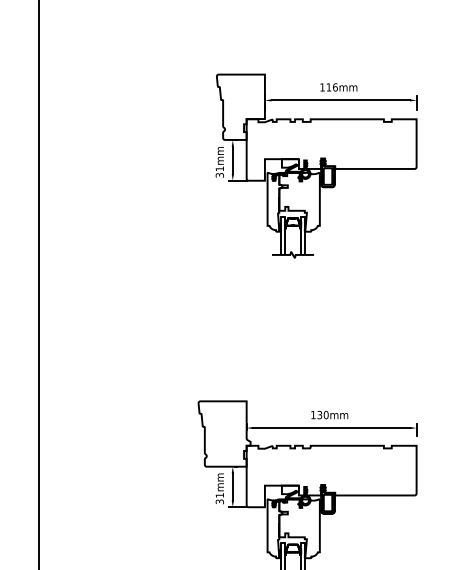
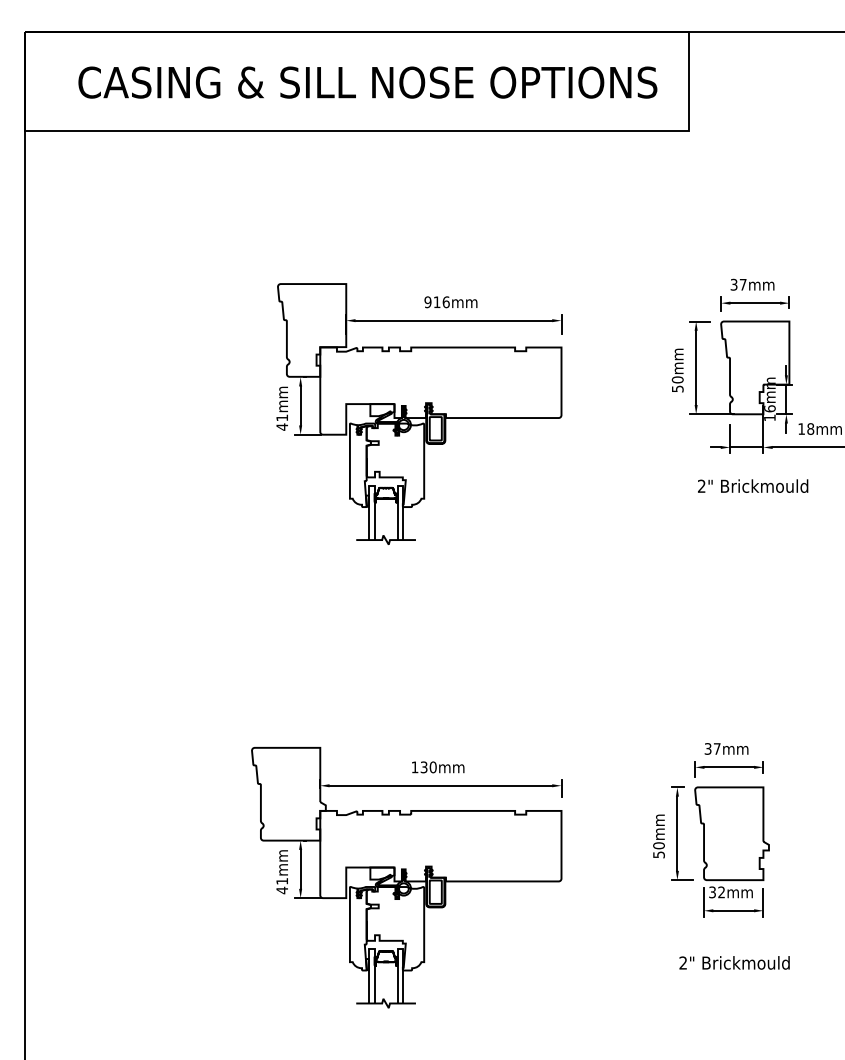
text: (322, 87) -> (427, 302), 116mm -> 916mm
text: (220, 174) -> (282, 426), 31mm -> 41mm
text: (220, 501) -> (282, 890), 31mm -> 41mm

